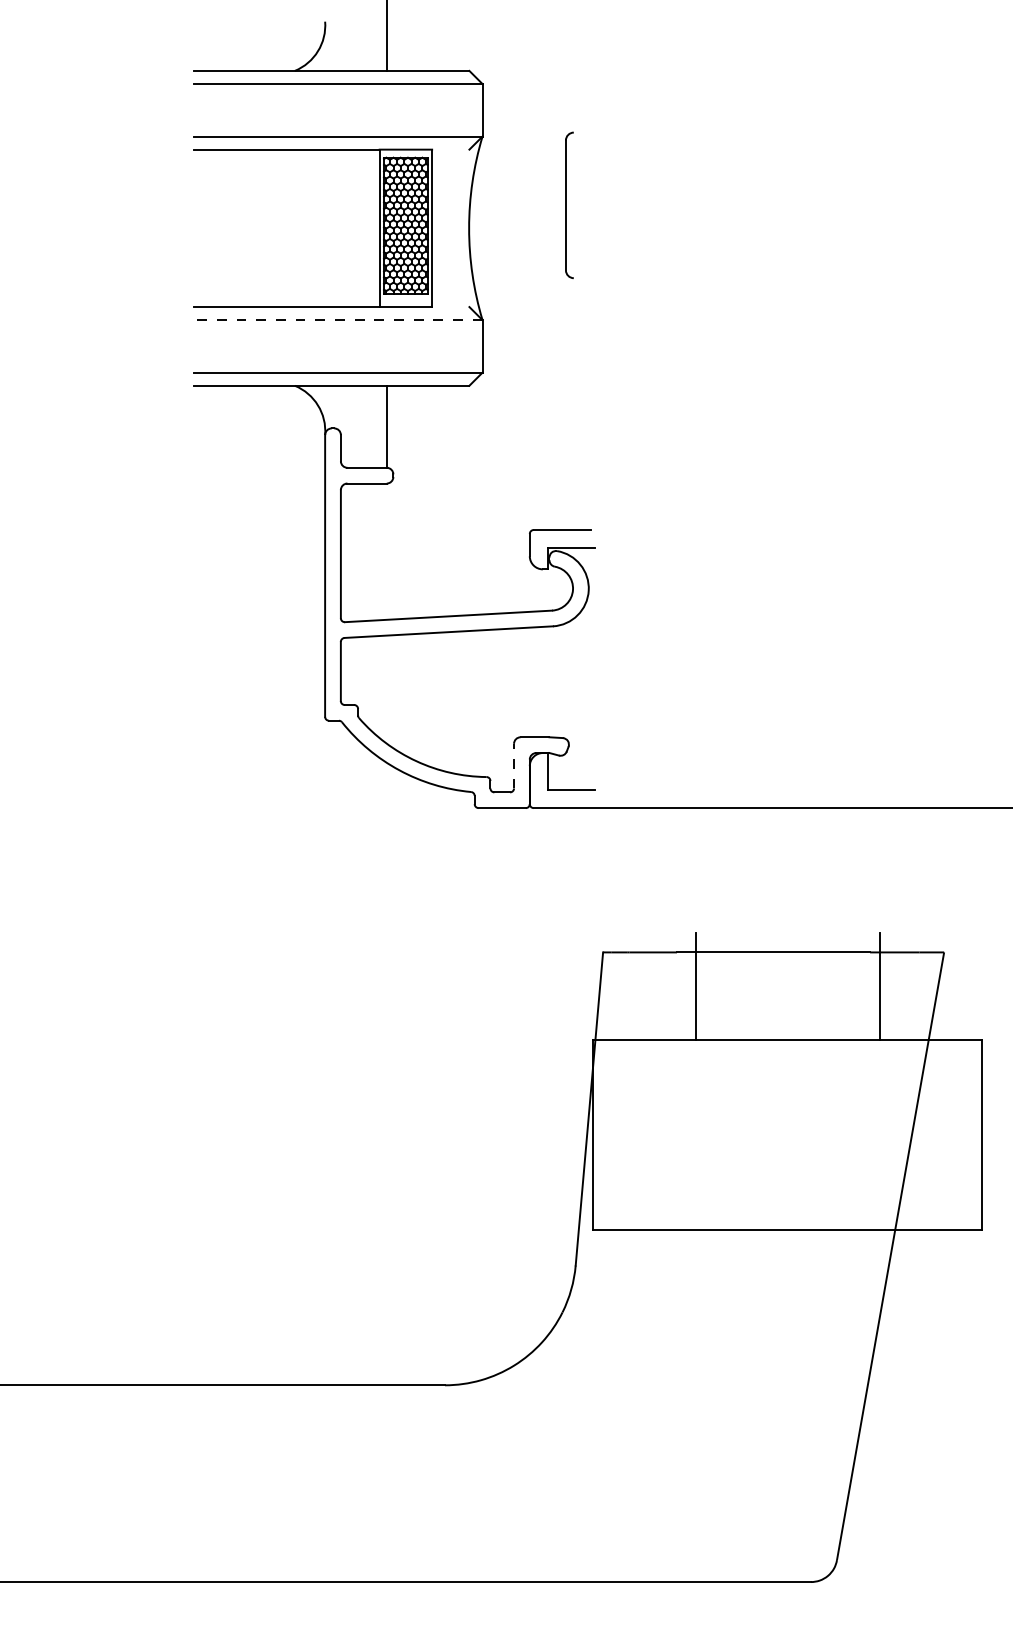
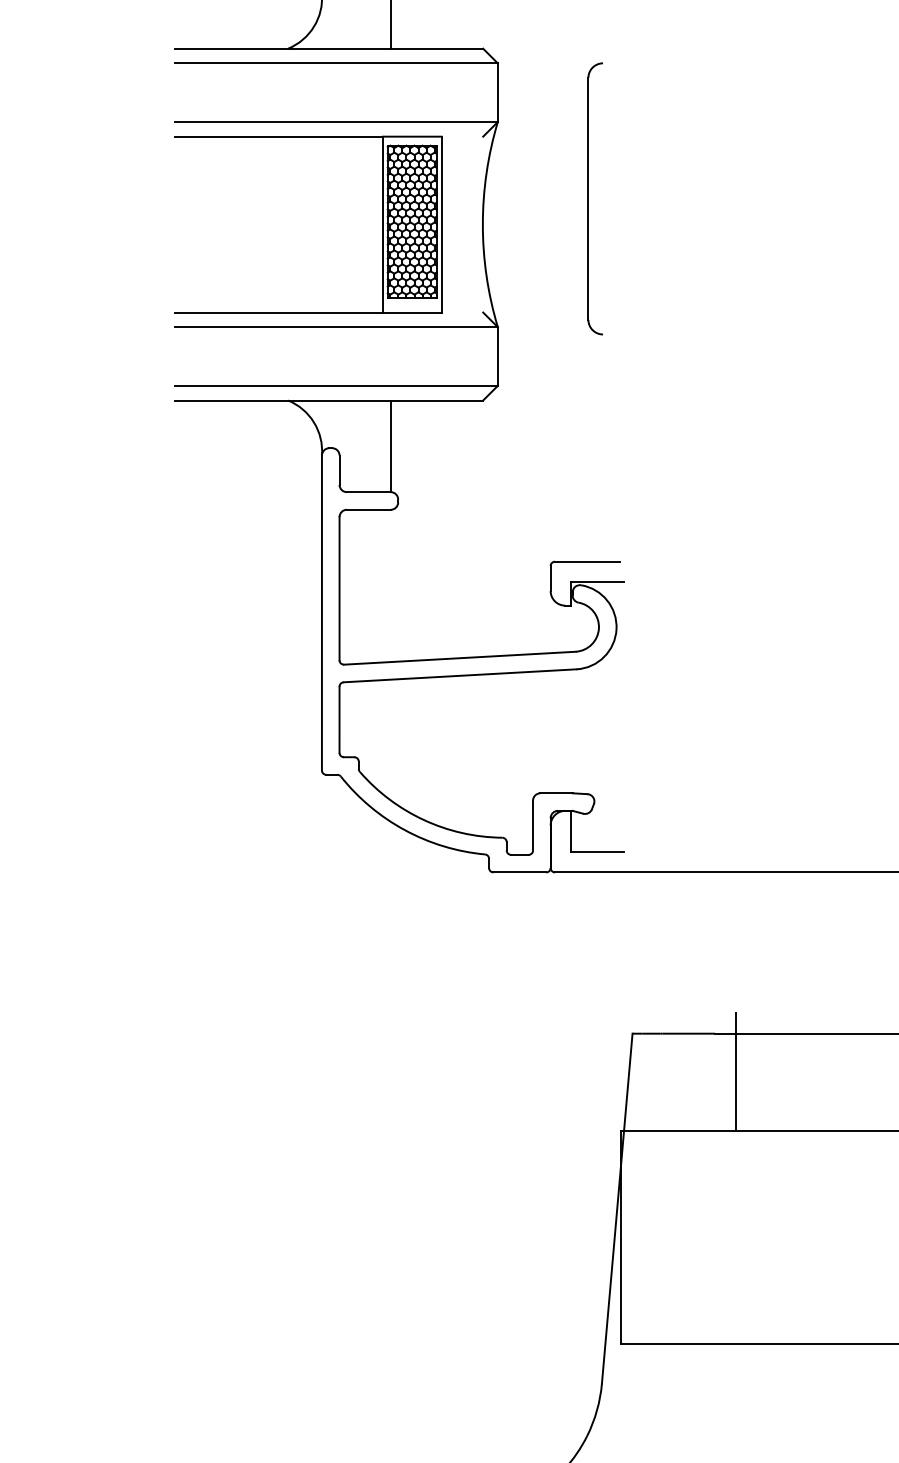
part: (569, 205) -> (595, 199), size x1.67
line: (337, 320) -> (335, 327), dashed -> solid
line: (514, 765) -> (533, 824), dashed -> solid

